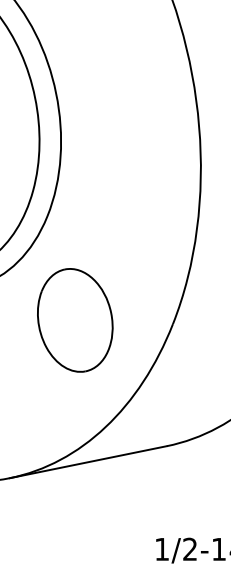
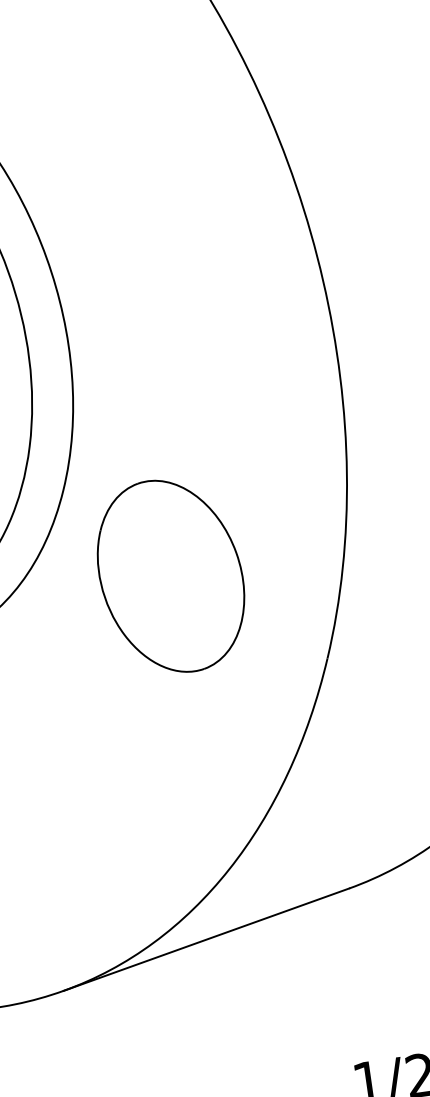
part: (75, 320) -> (171, 576), moved

